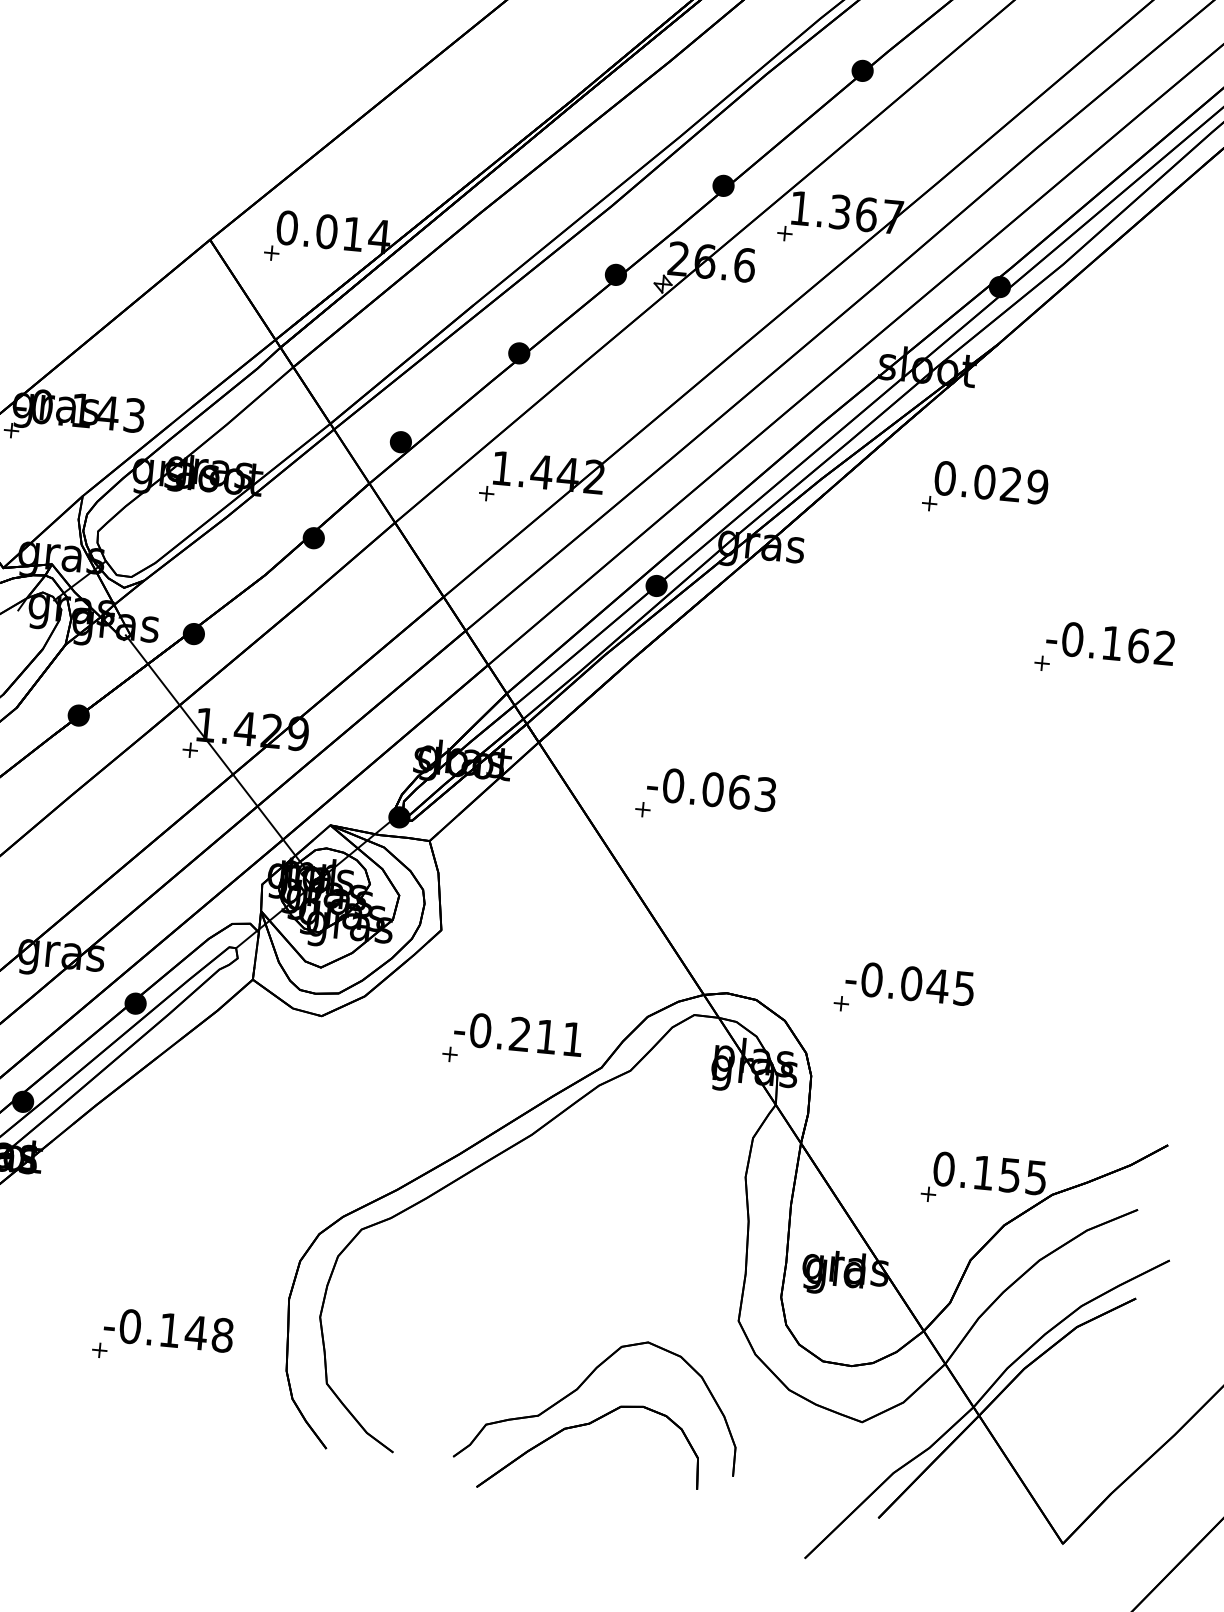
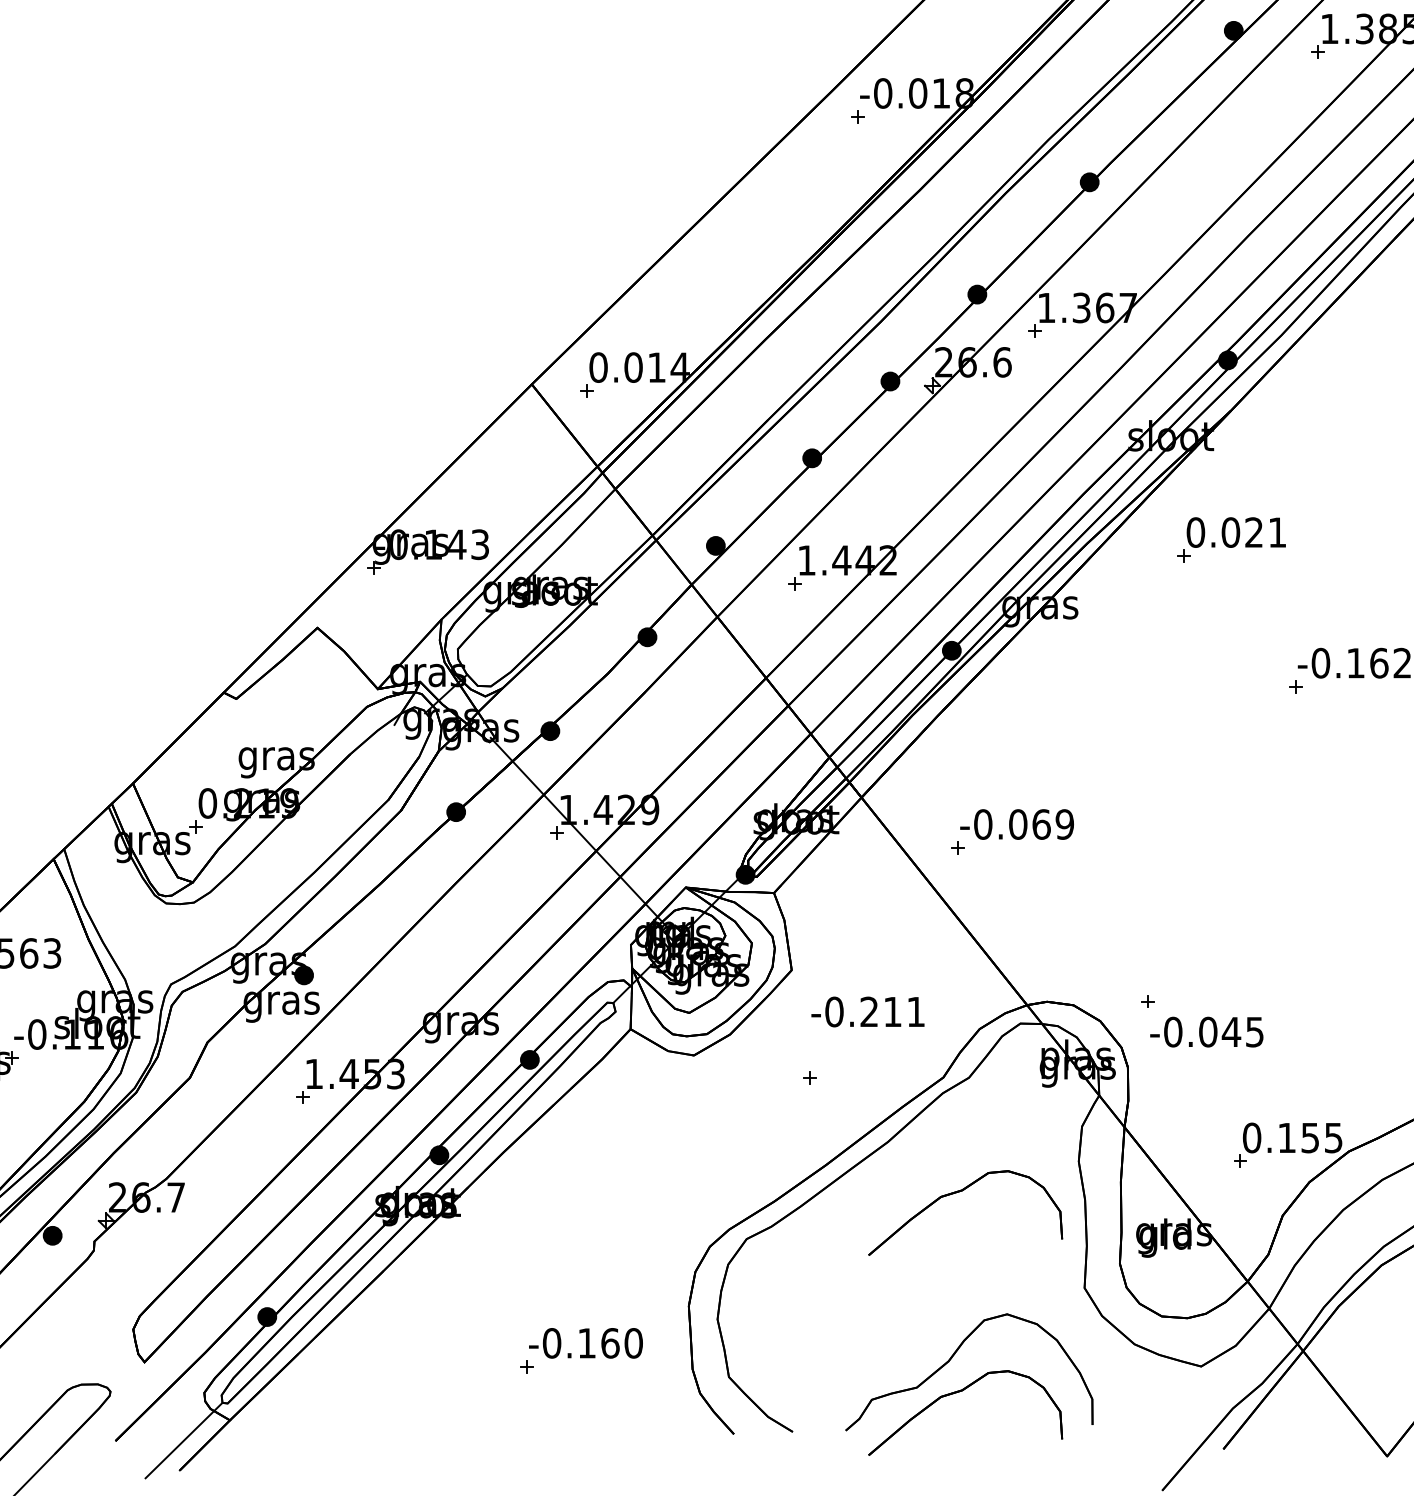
text: (1037, 487) -> (1277, 532), 0.029 -> 0.021
text: (765, 794) -> (1064, 824), -0.063 -> -0.069
text: (909, 982) -> (1206, 1031), moved
text: (518, 1033) -> (867, 1011), moved
part: (607, 1199) -> (959, 1192), added
text: (208, 1334) -> (621, 1343), -0.148 -> -0.160

